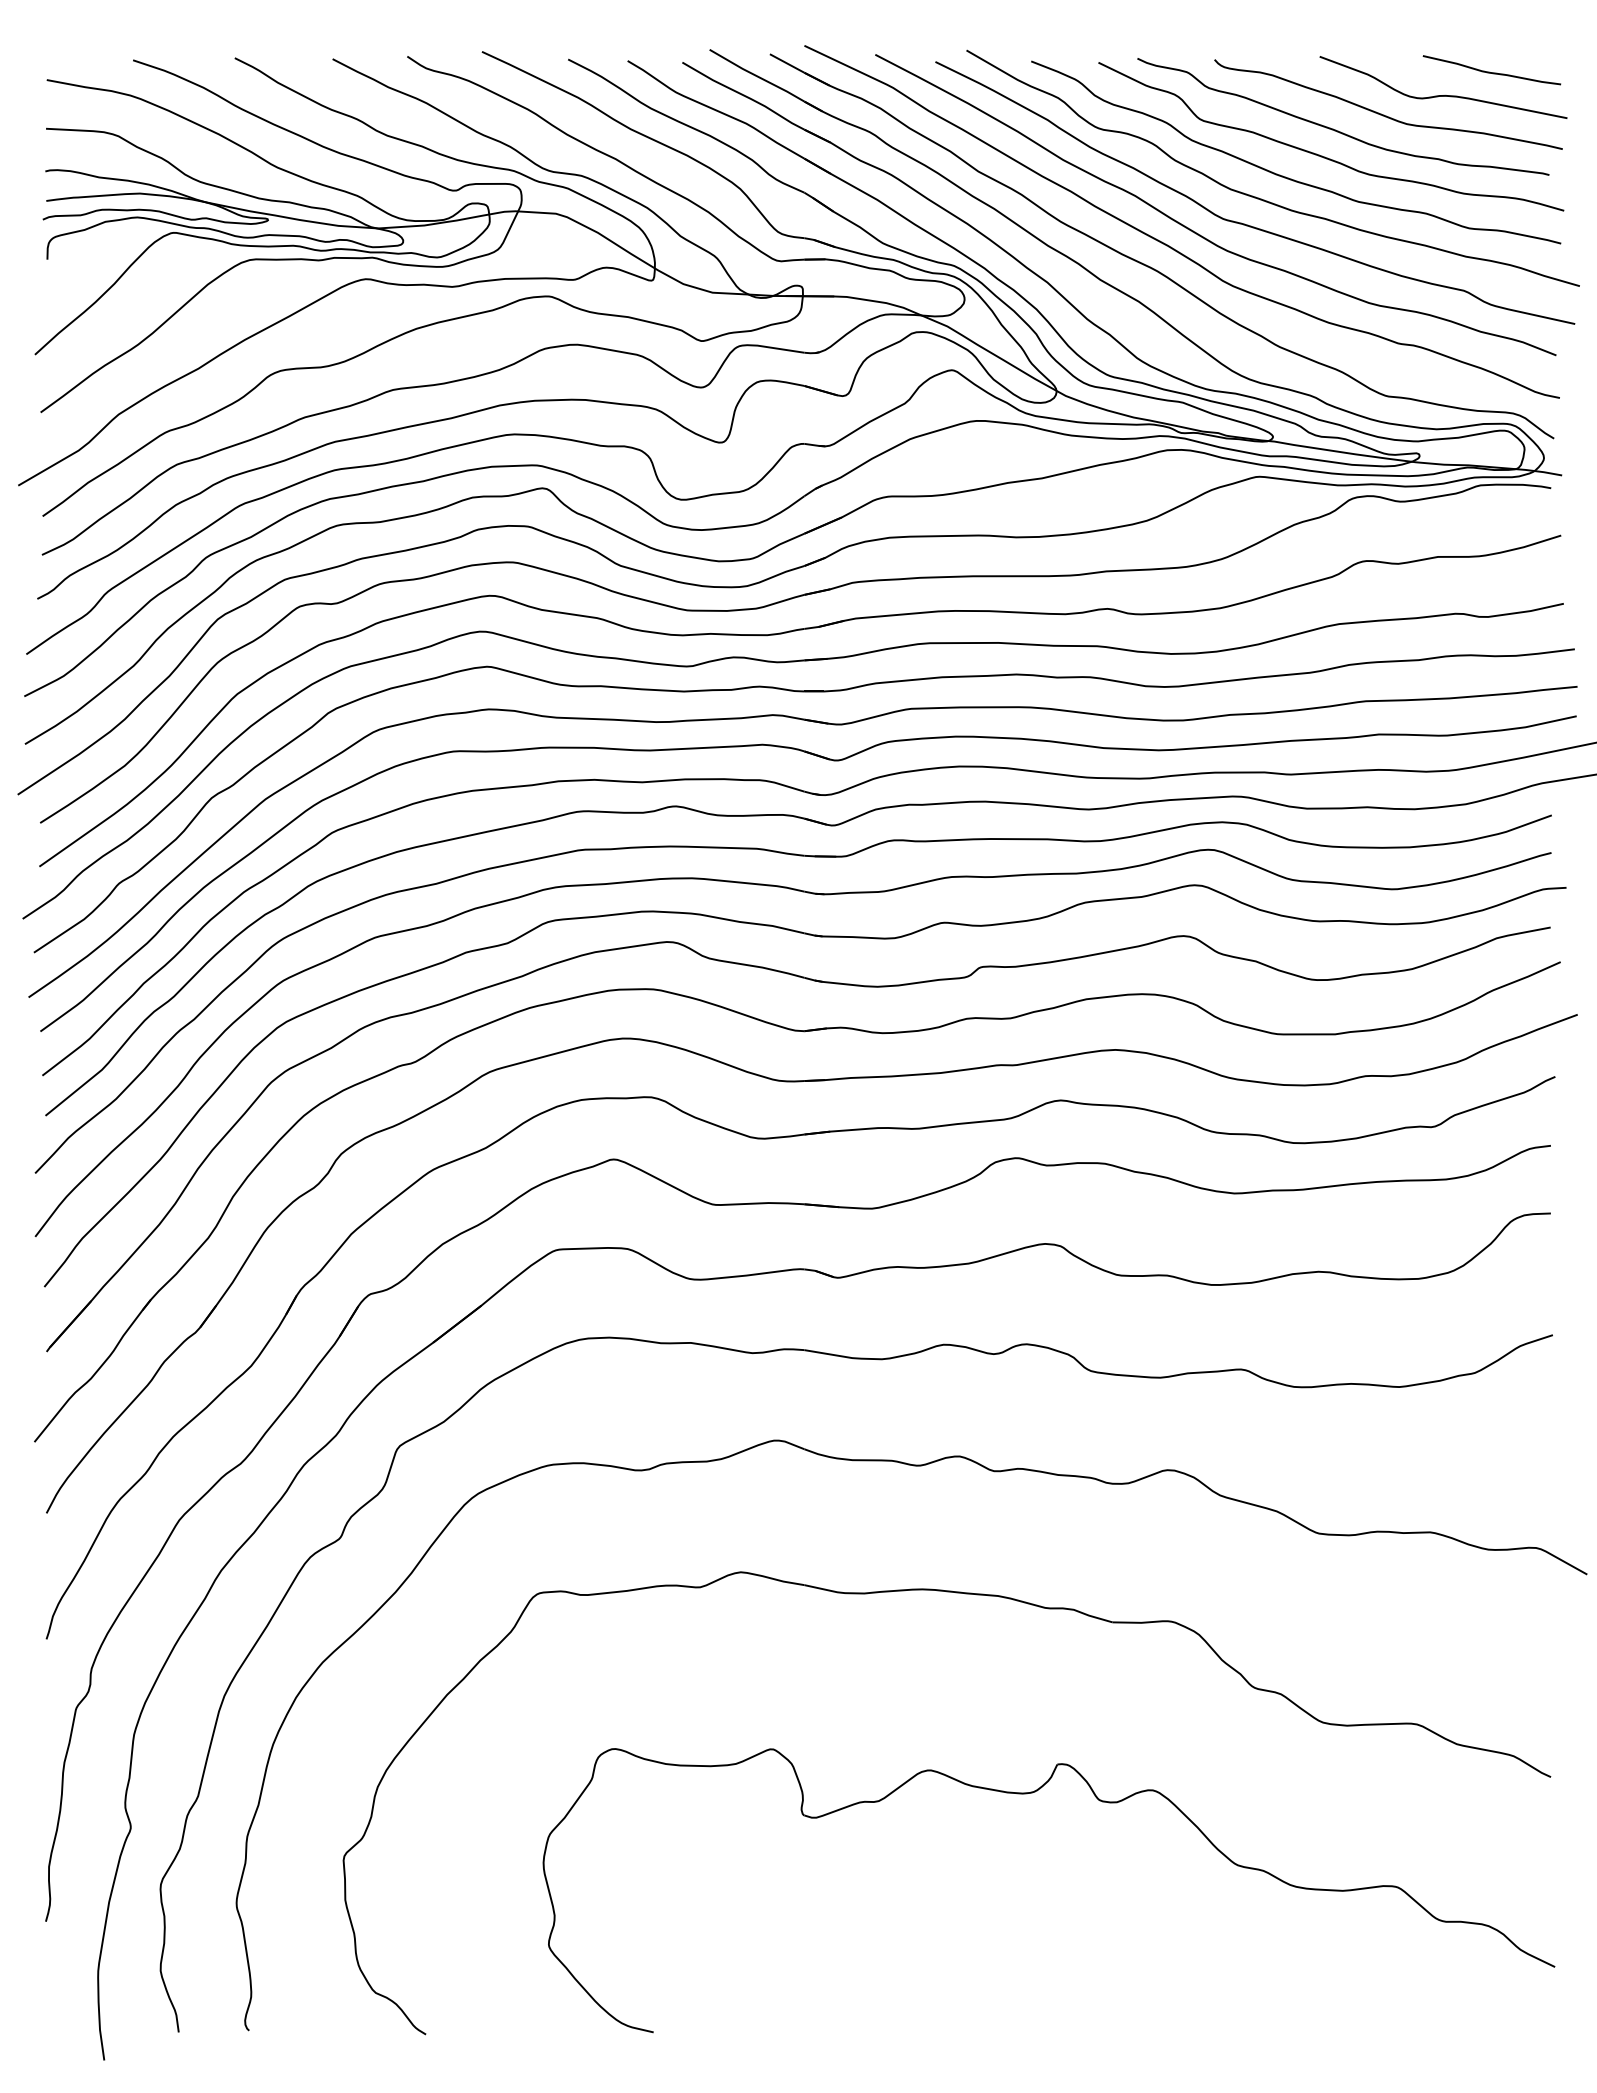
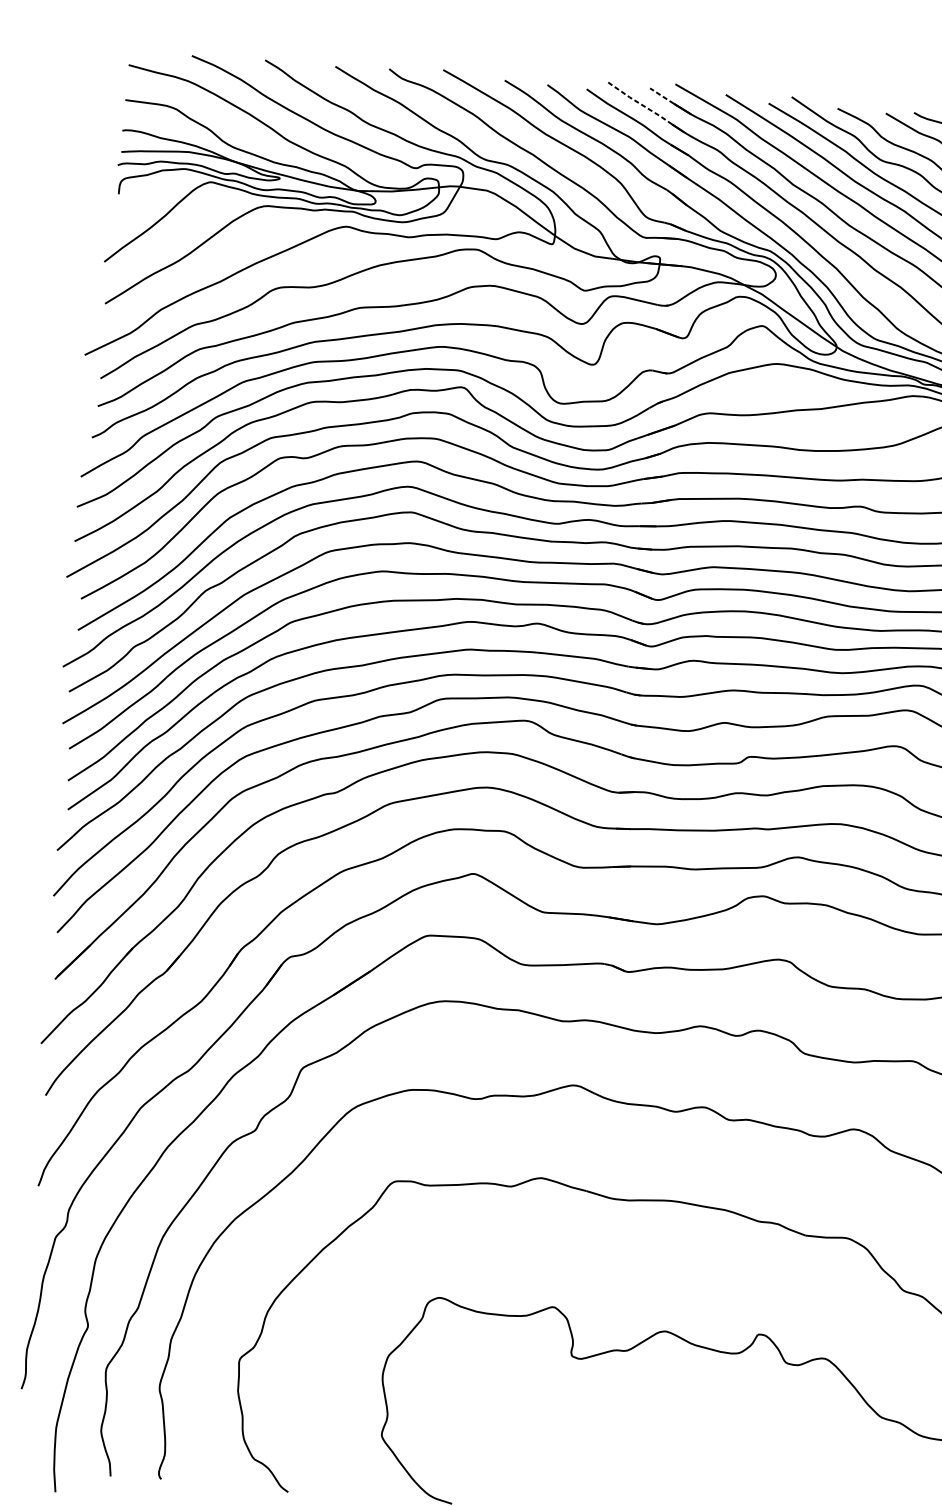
line: (787, 63) -> (662, 96), solid -> dashed
line: (756, 75) -> (639, 102), solid -> dashed

